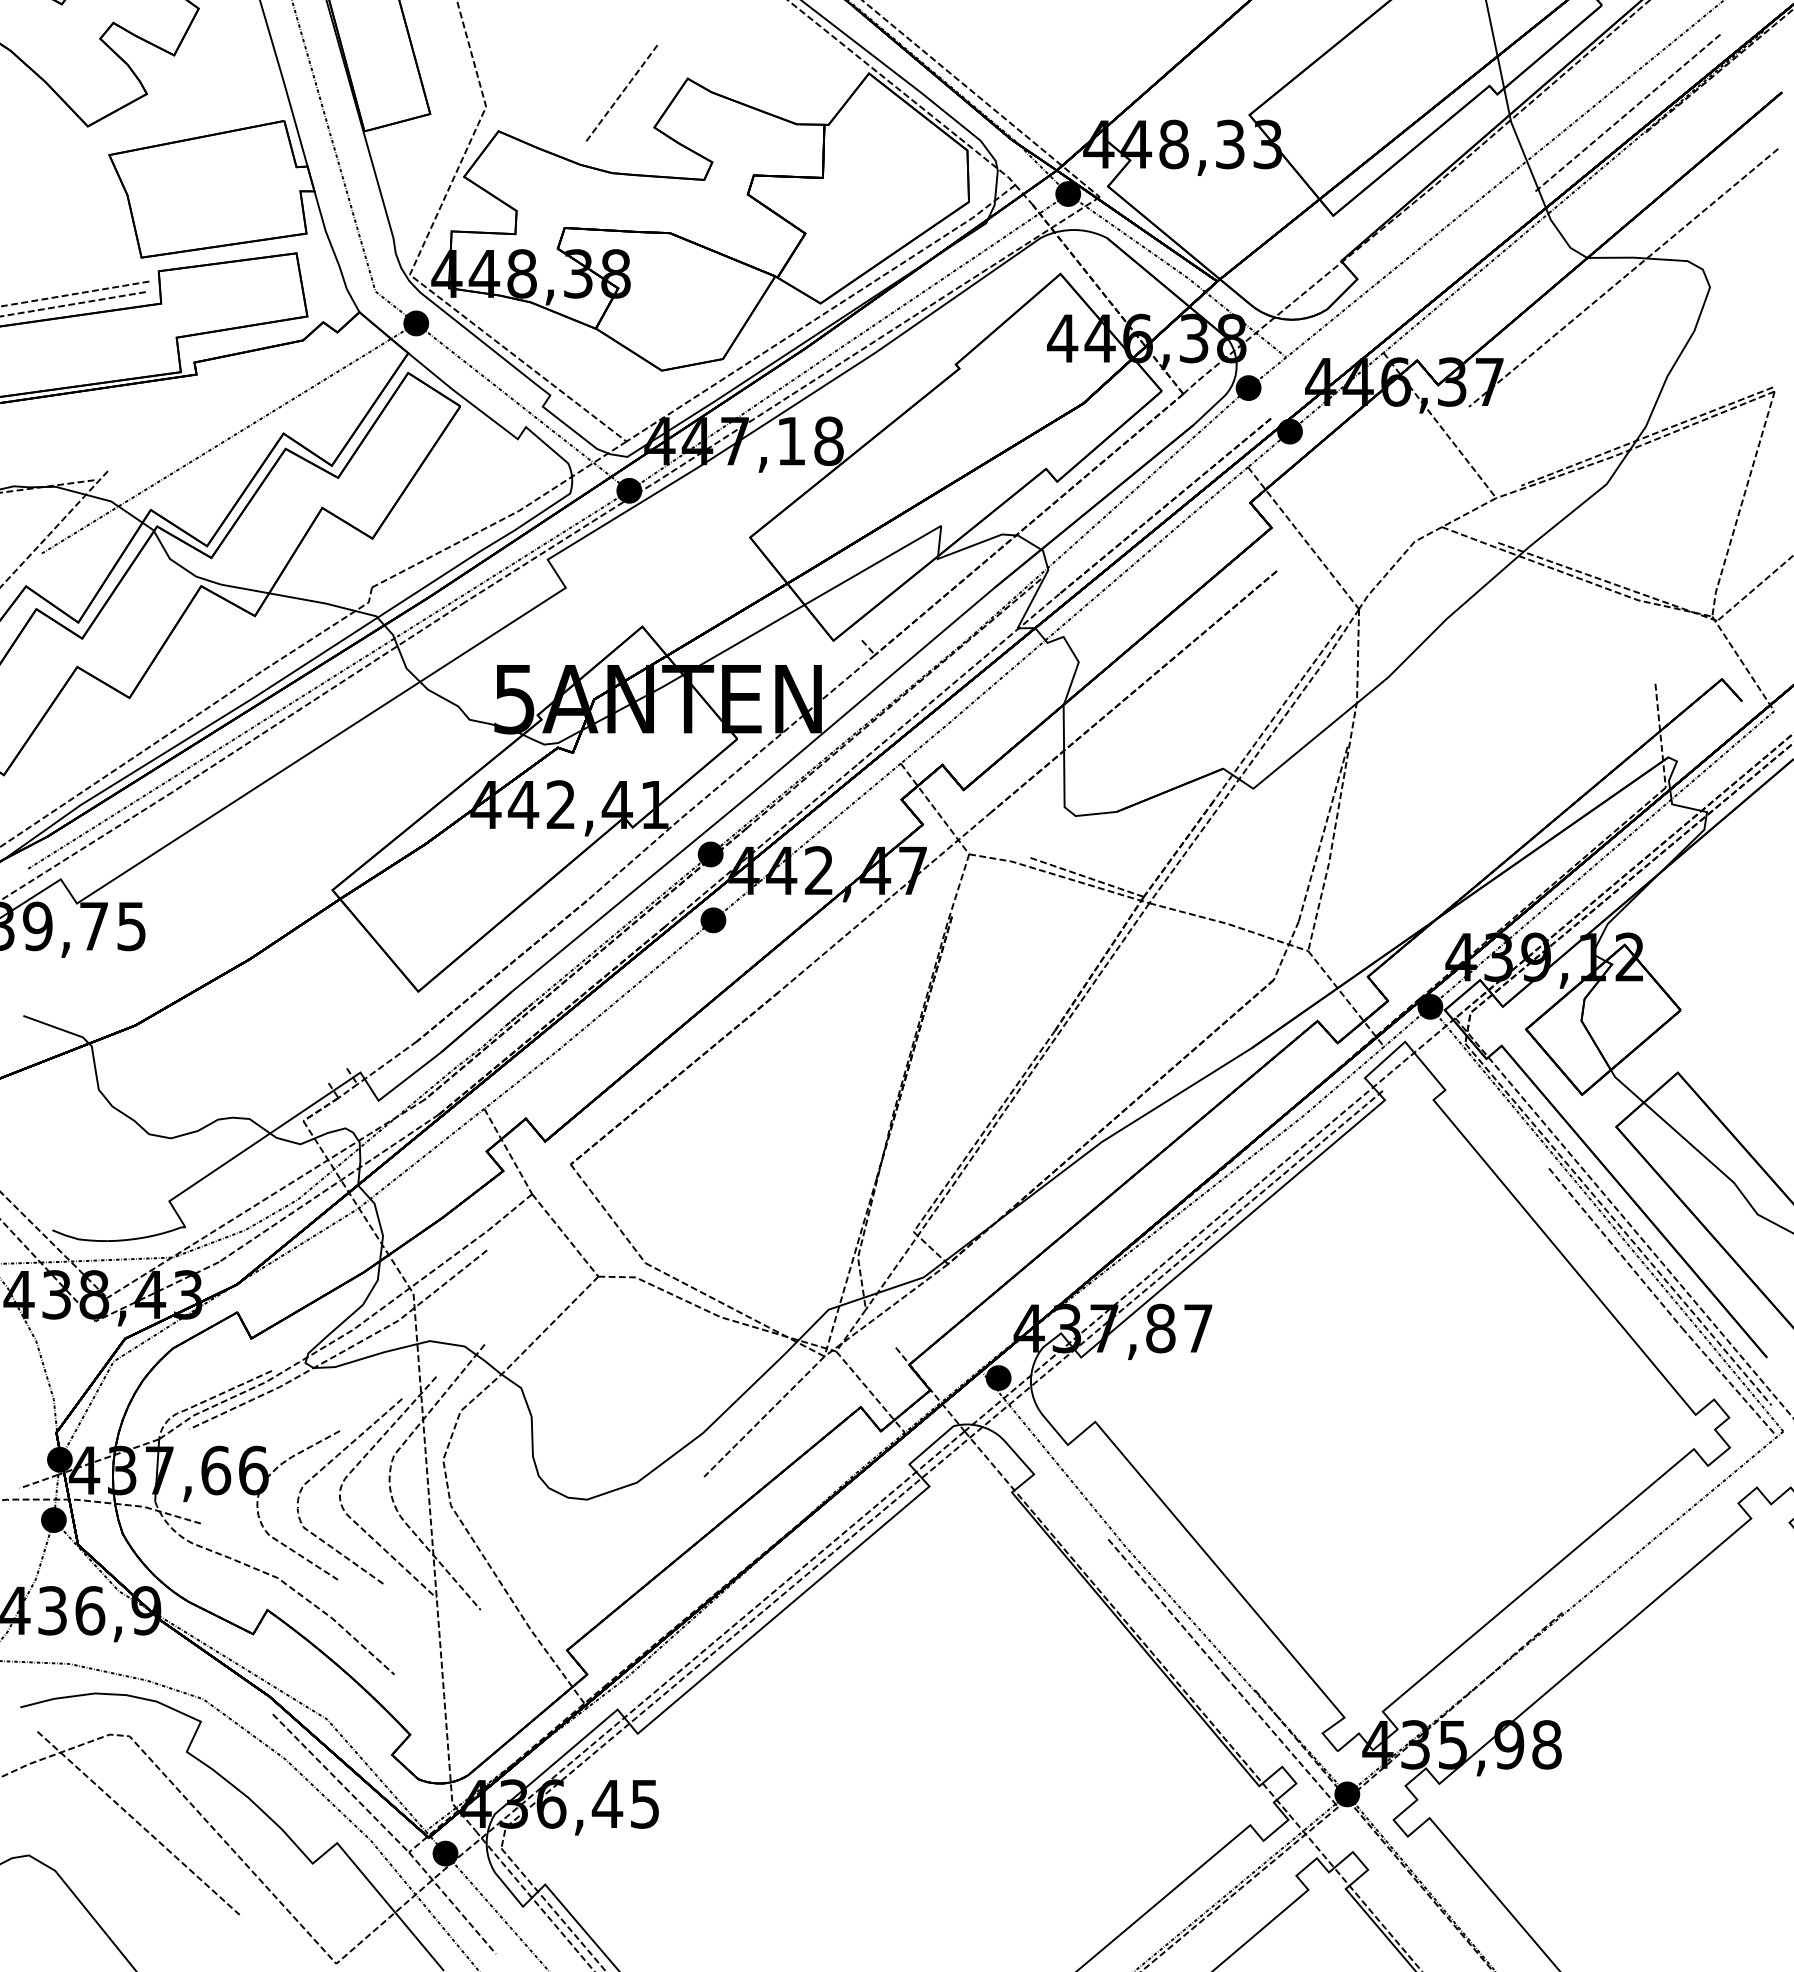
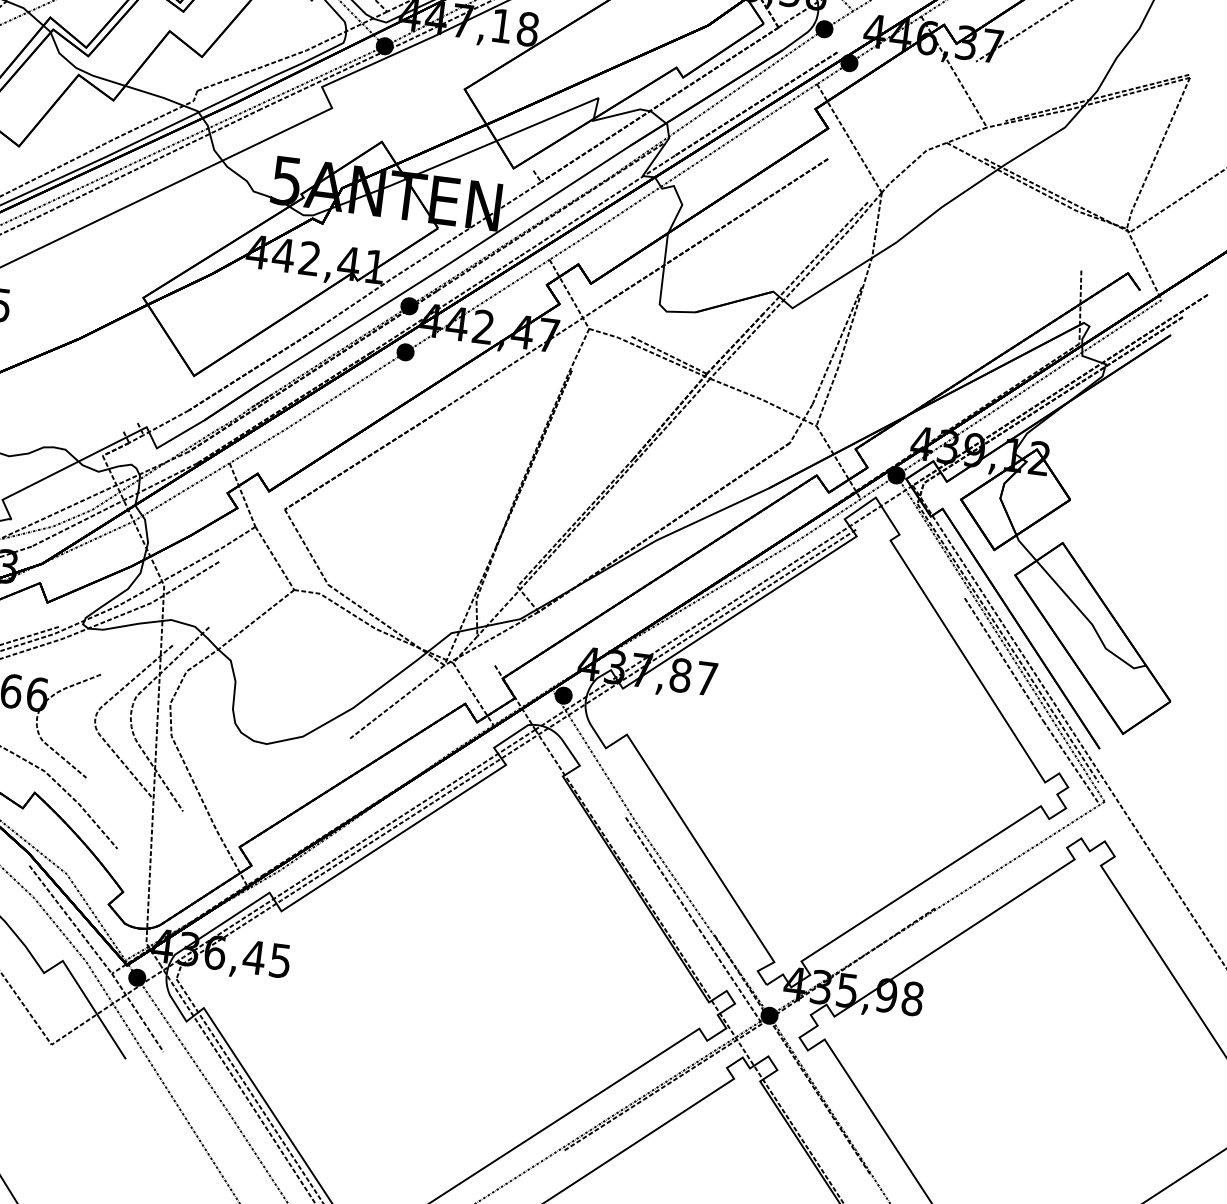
curve: (330, 1463) -> (91, 696), removed

